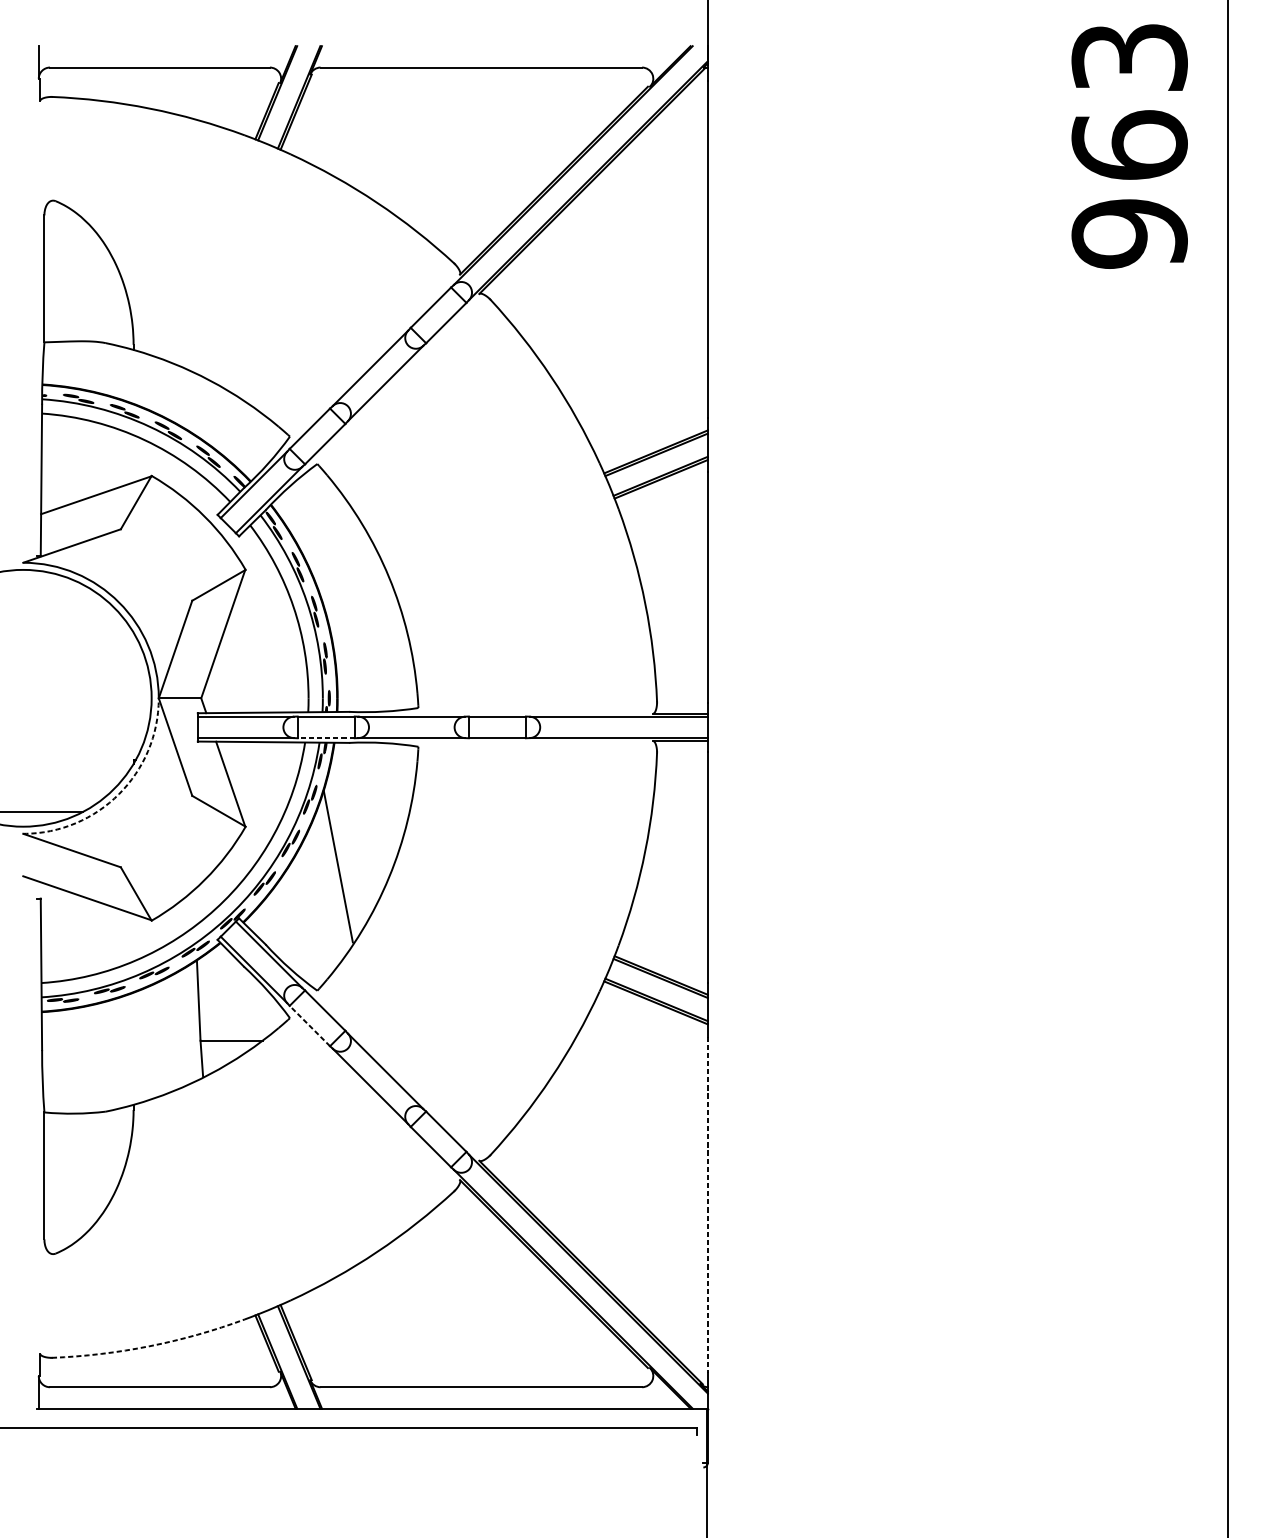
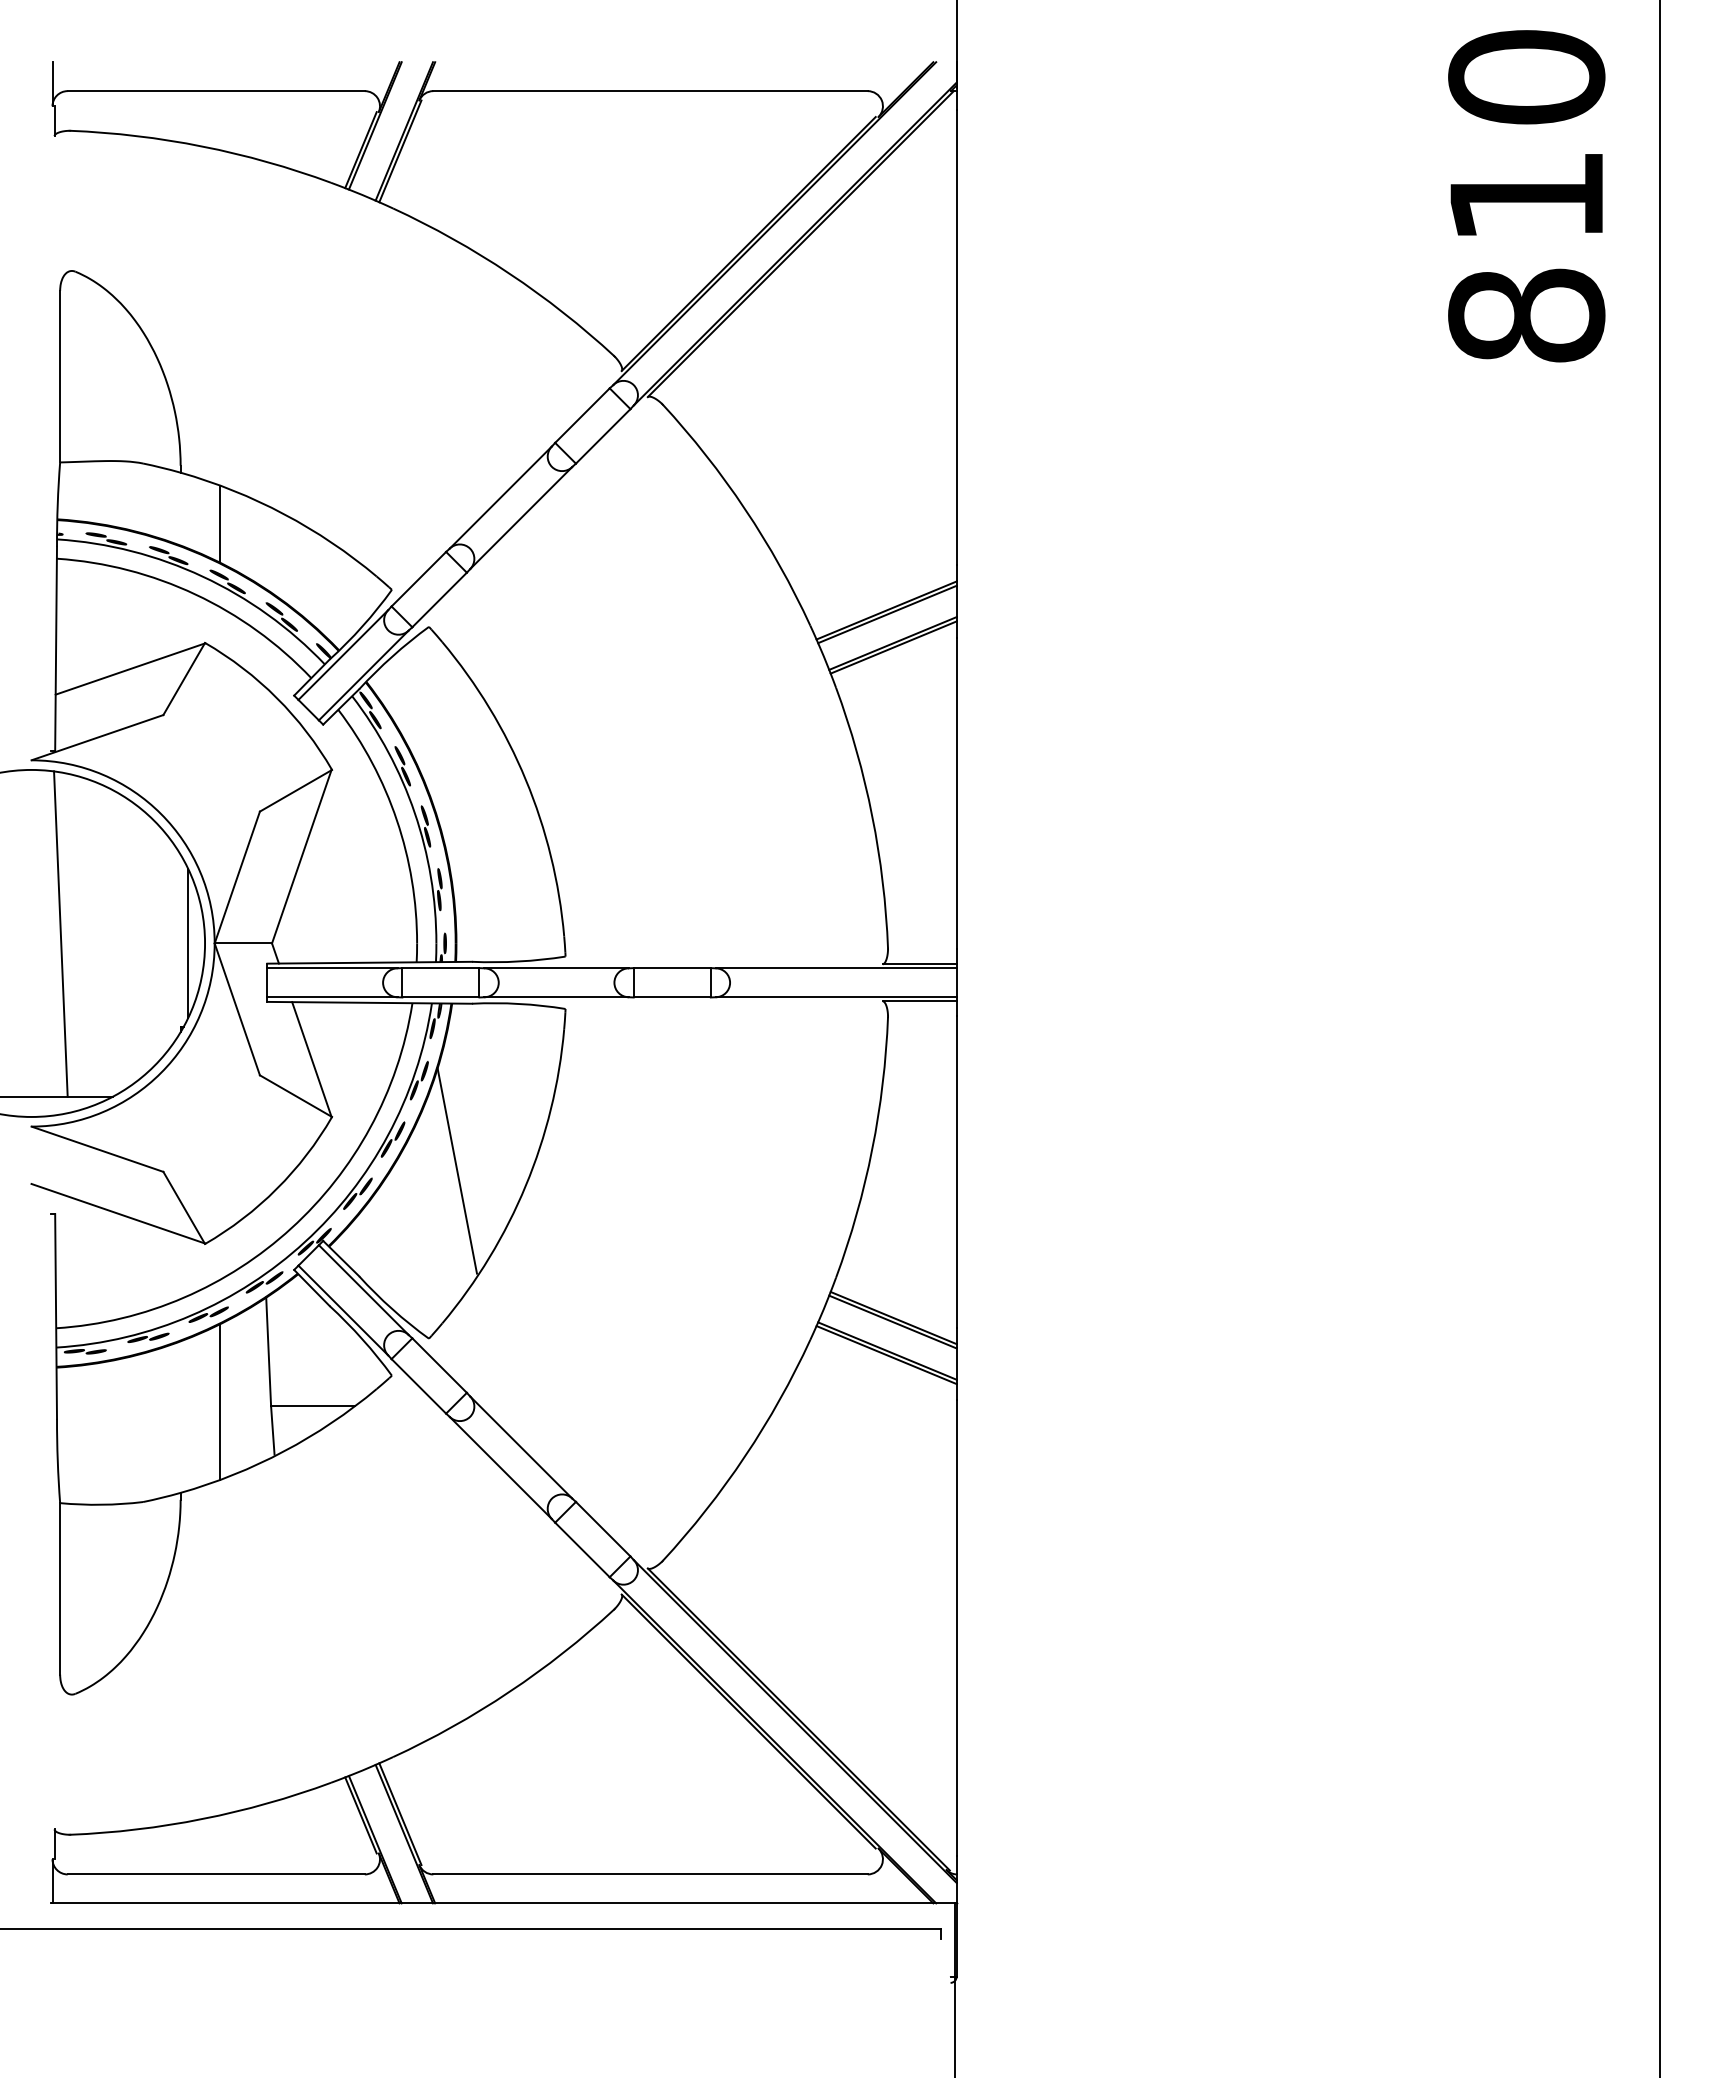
text: (1129, 145) -> (1526, 196), 963 -> 810
line: (163, 387) -> (220, 523), added
line: (44, 690) -> (60, 933), added
line: (139, 698) -> (188, 943), added
line: (325, 738) -> (440, 997), dashed -> solid
arc: (119, 793) -> (161, 1072), dashed -> solid
line: (309, 1026) -> (418, 1386), dashed -> solid
line: (163, 1037) -> (220, 1401), added
line: (707, 1205) -> (956, 1628), dashed -> solid
arc: (149, 1346) -> (202, 1819), dashed -> solid

